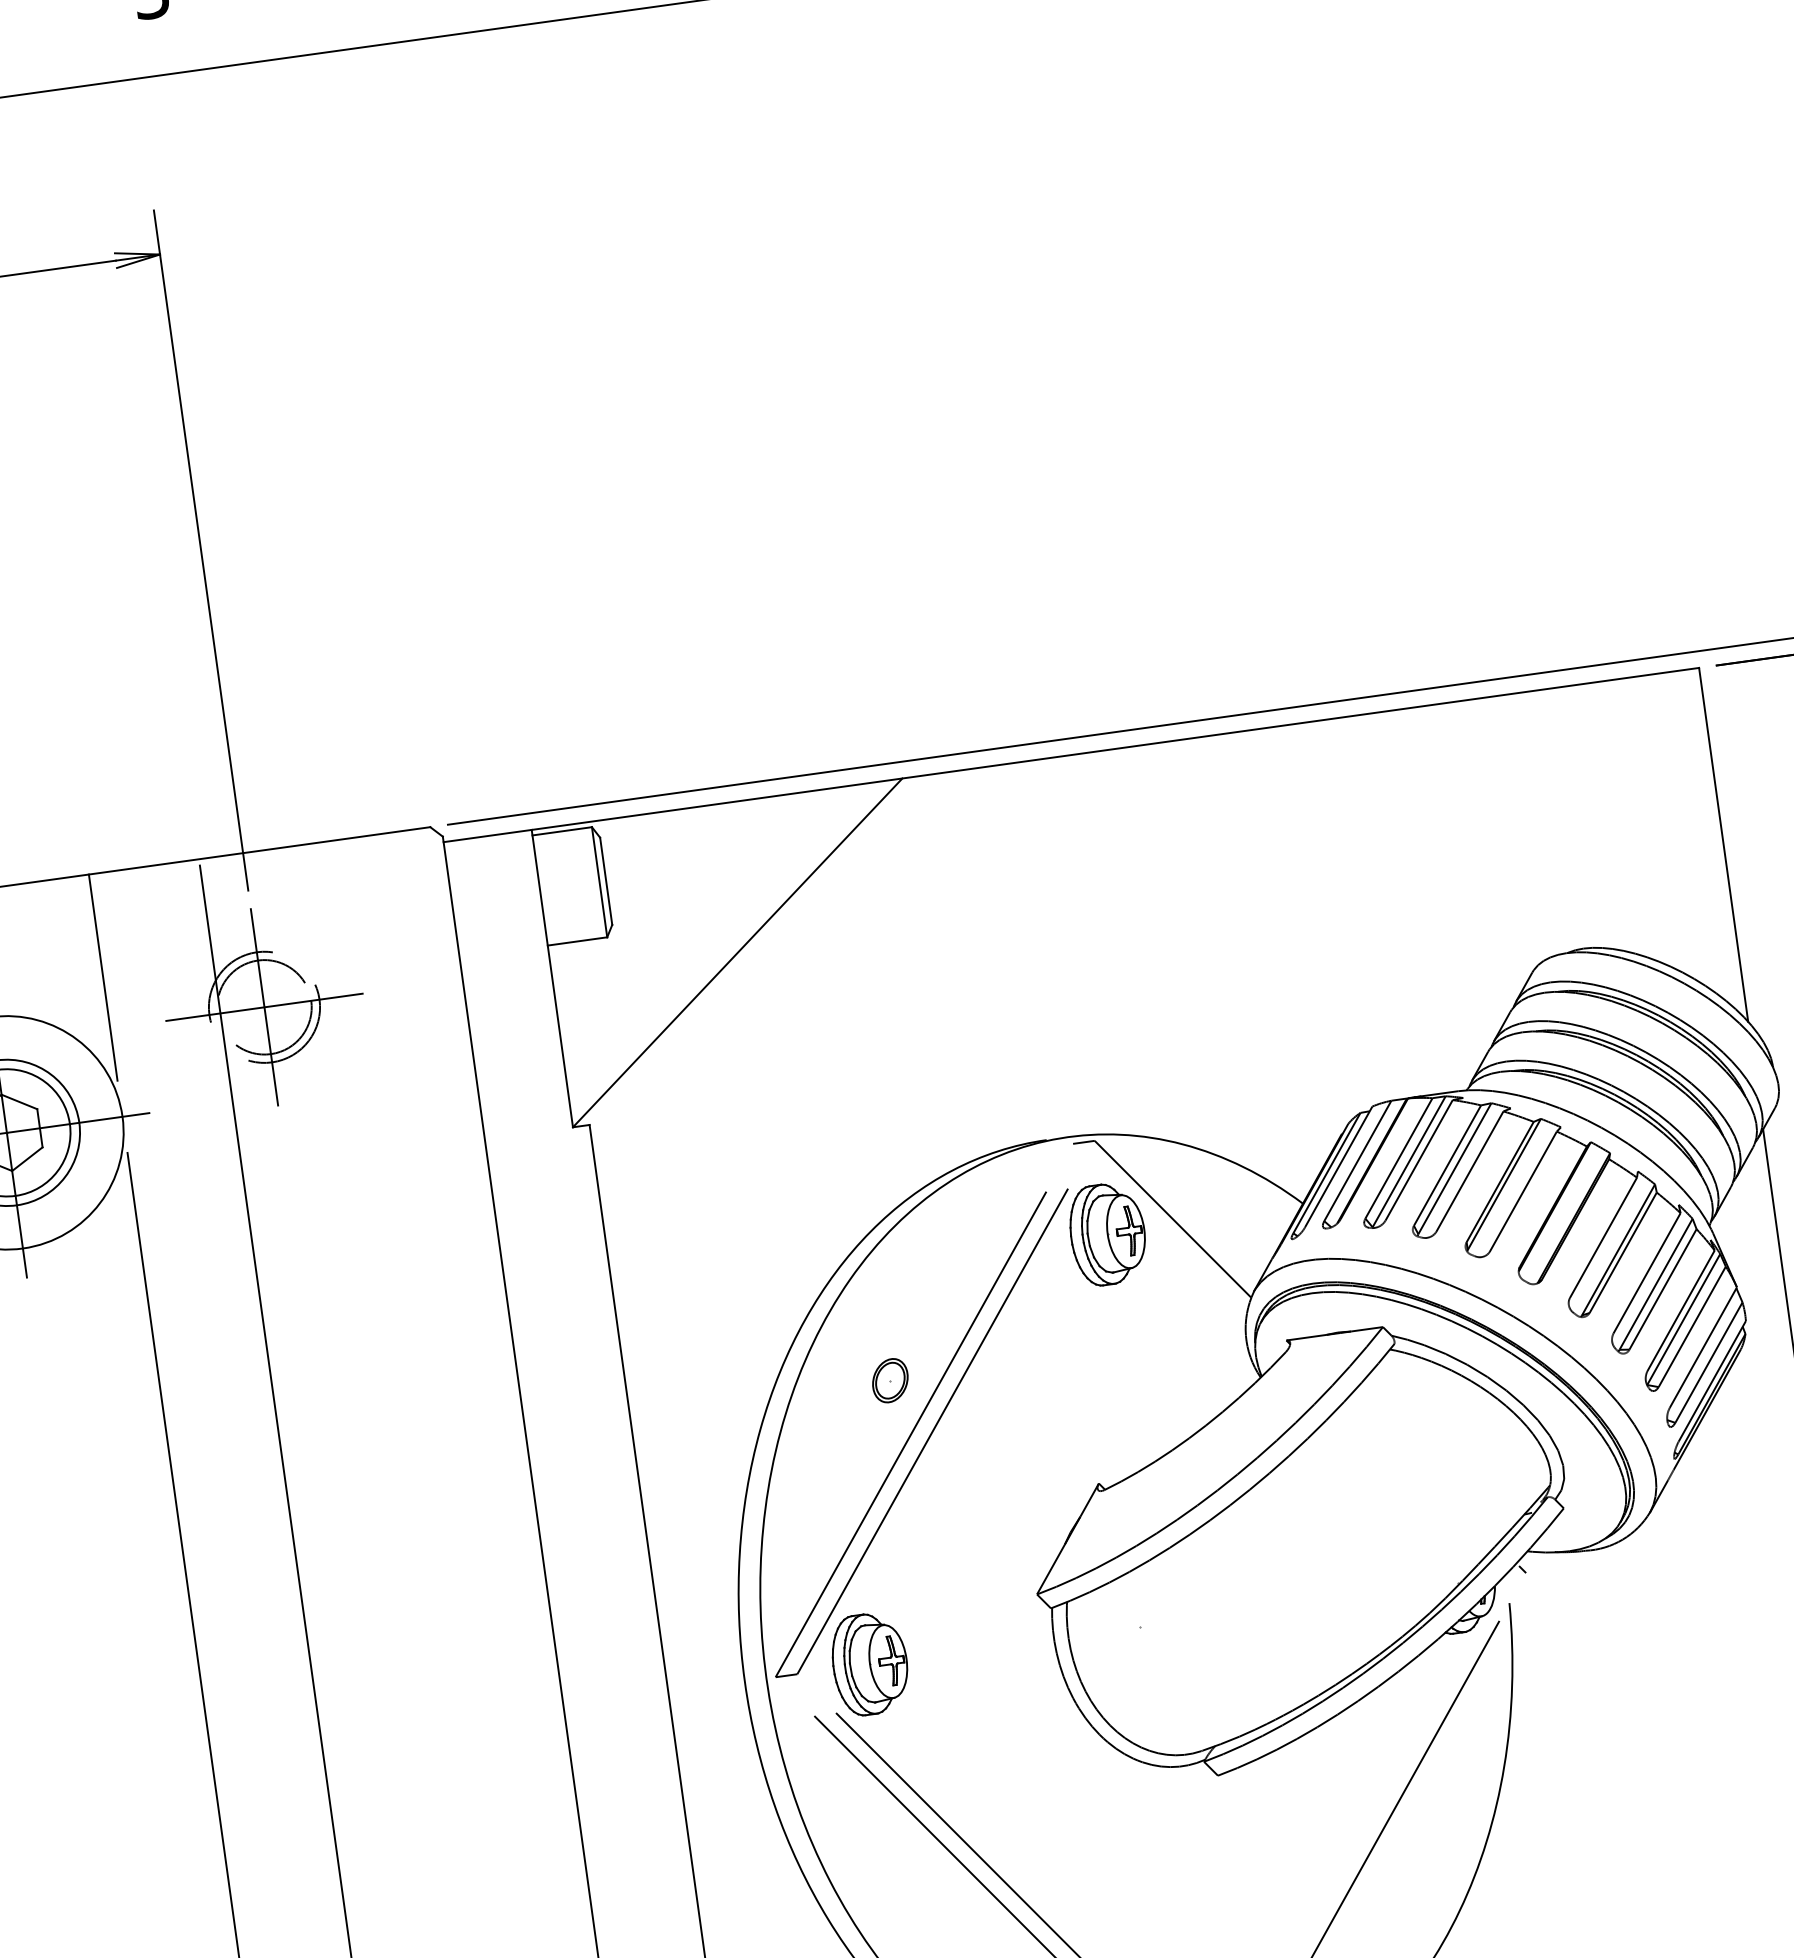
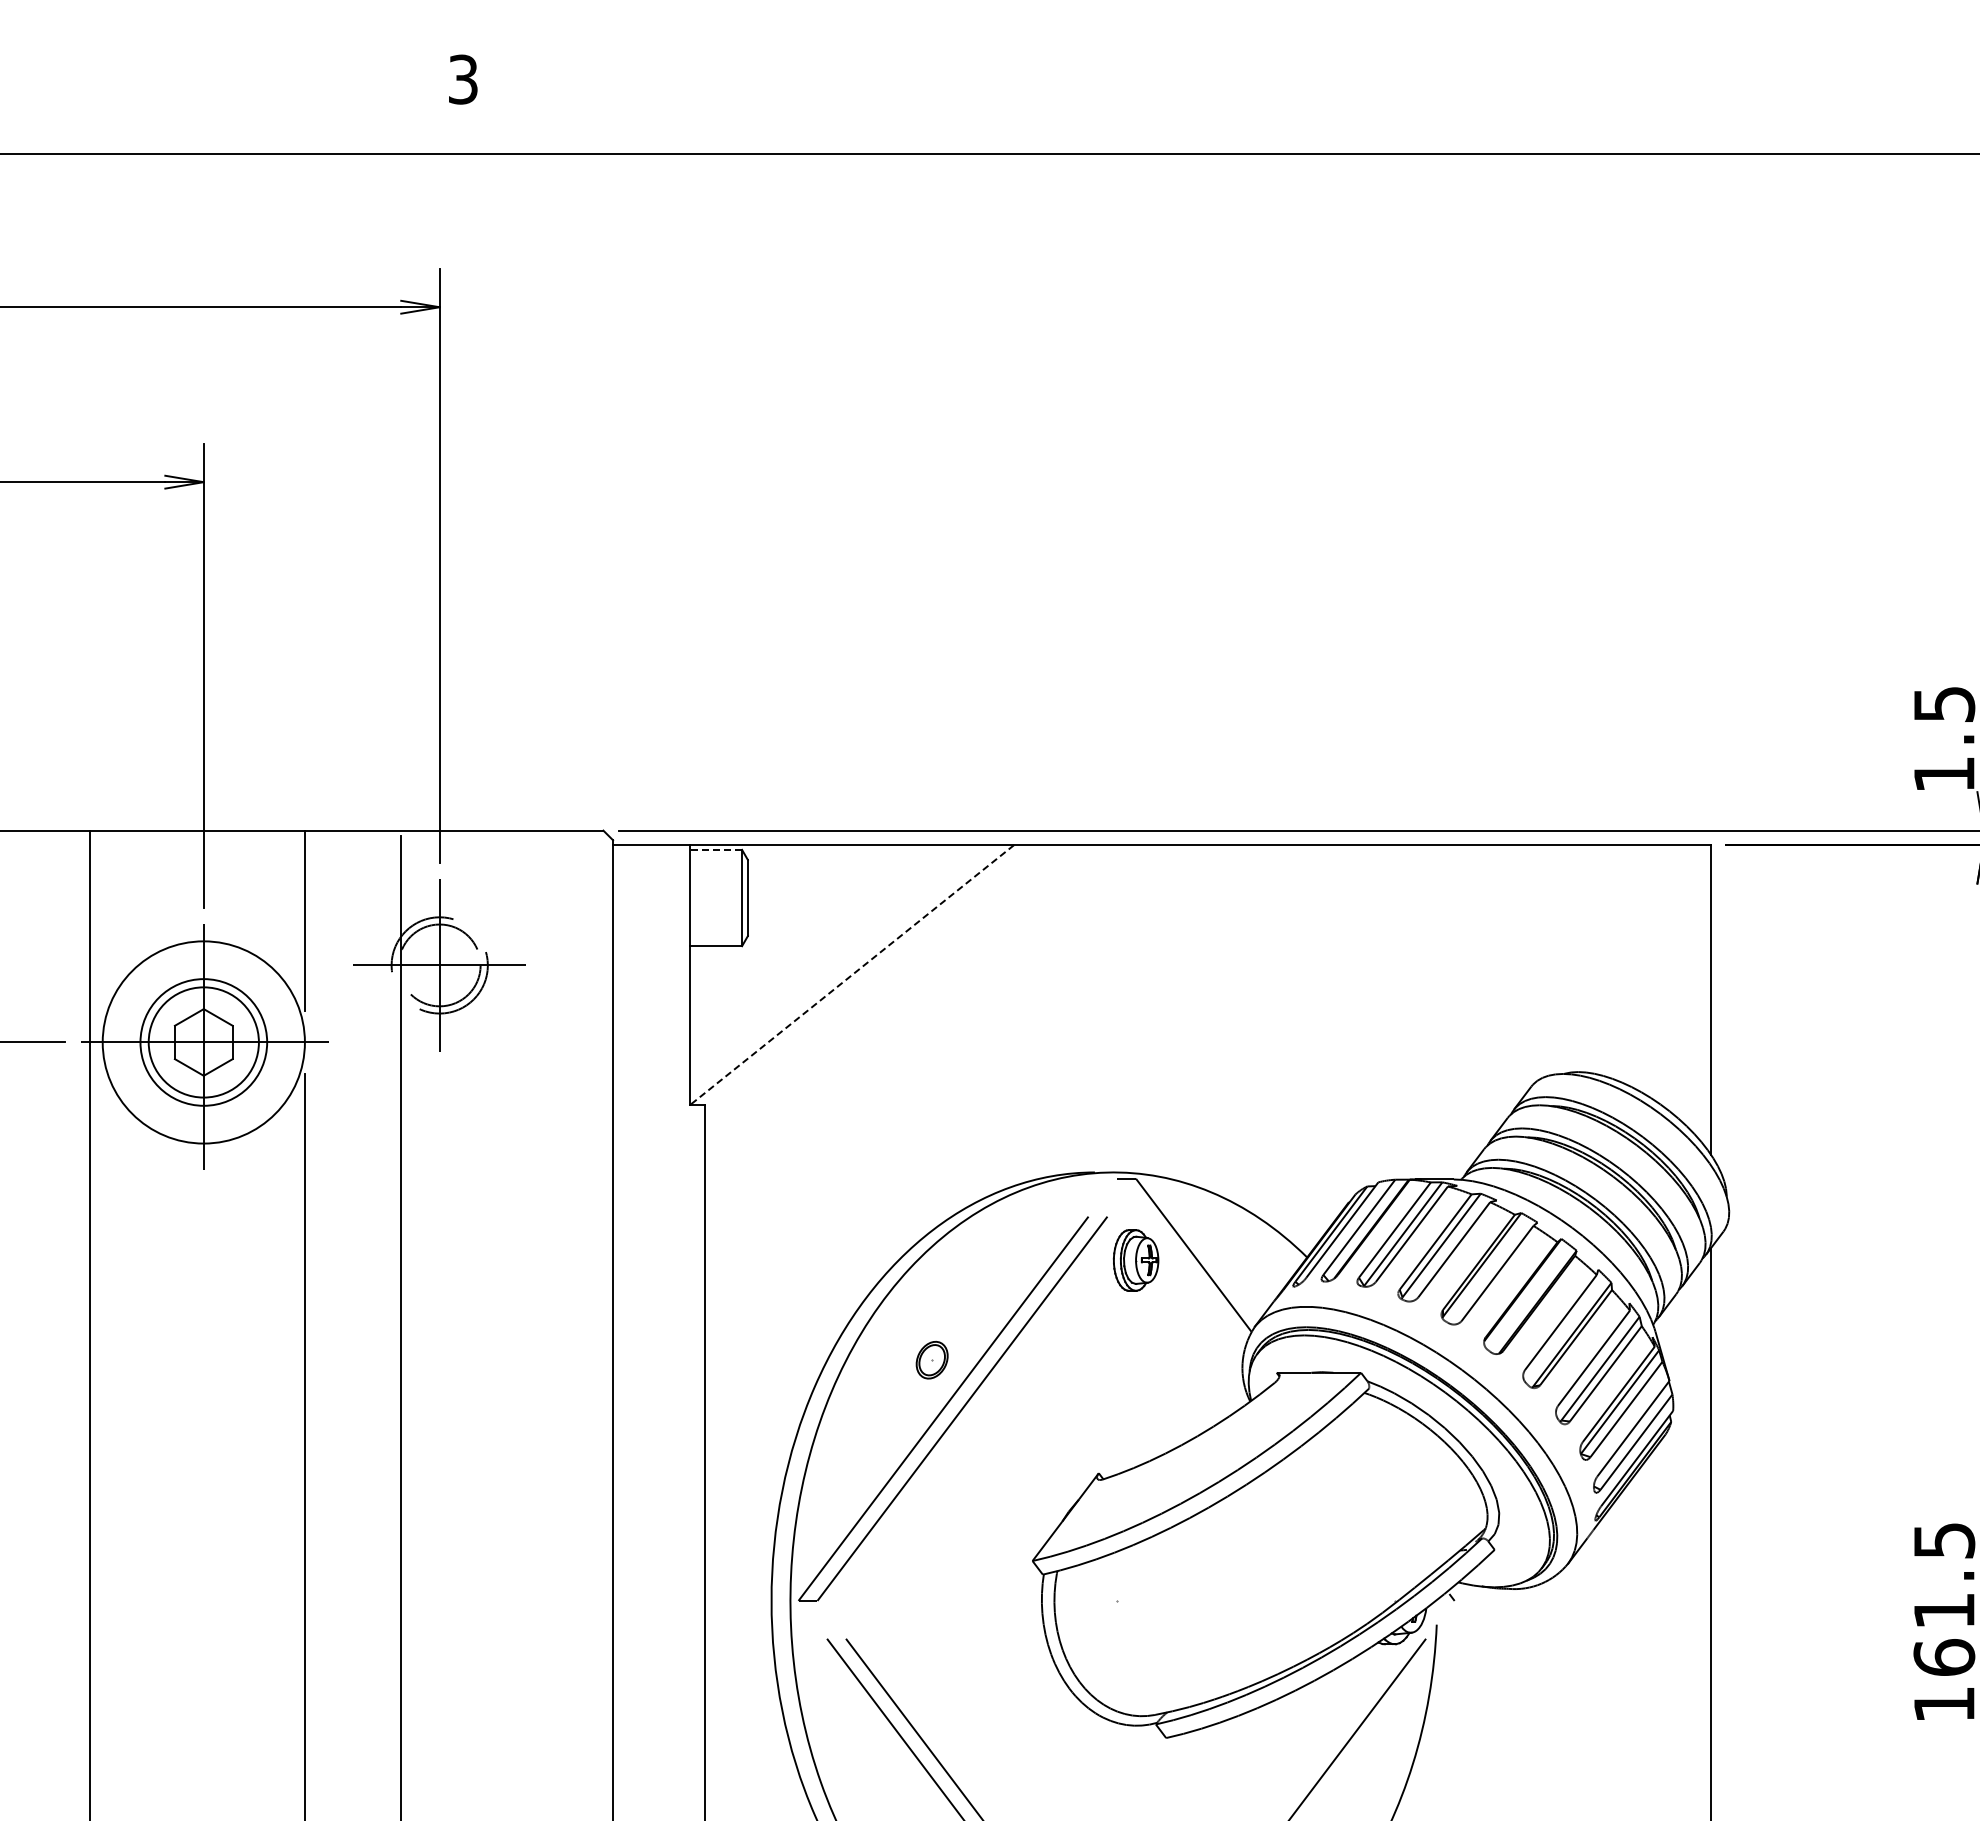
line: (562, 830) -> (716, 849), solid -> dashed
line: (738, 953) -> (852, 975), solid -> dashed
part: (1107, 1234) -> (1135, 1260), size x0.7
part: (869, 1663) -> (880, 1600), removed

